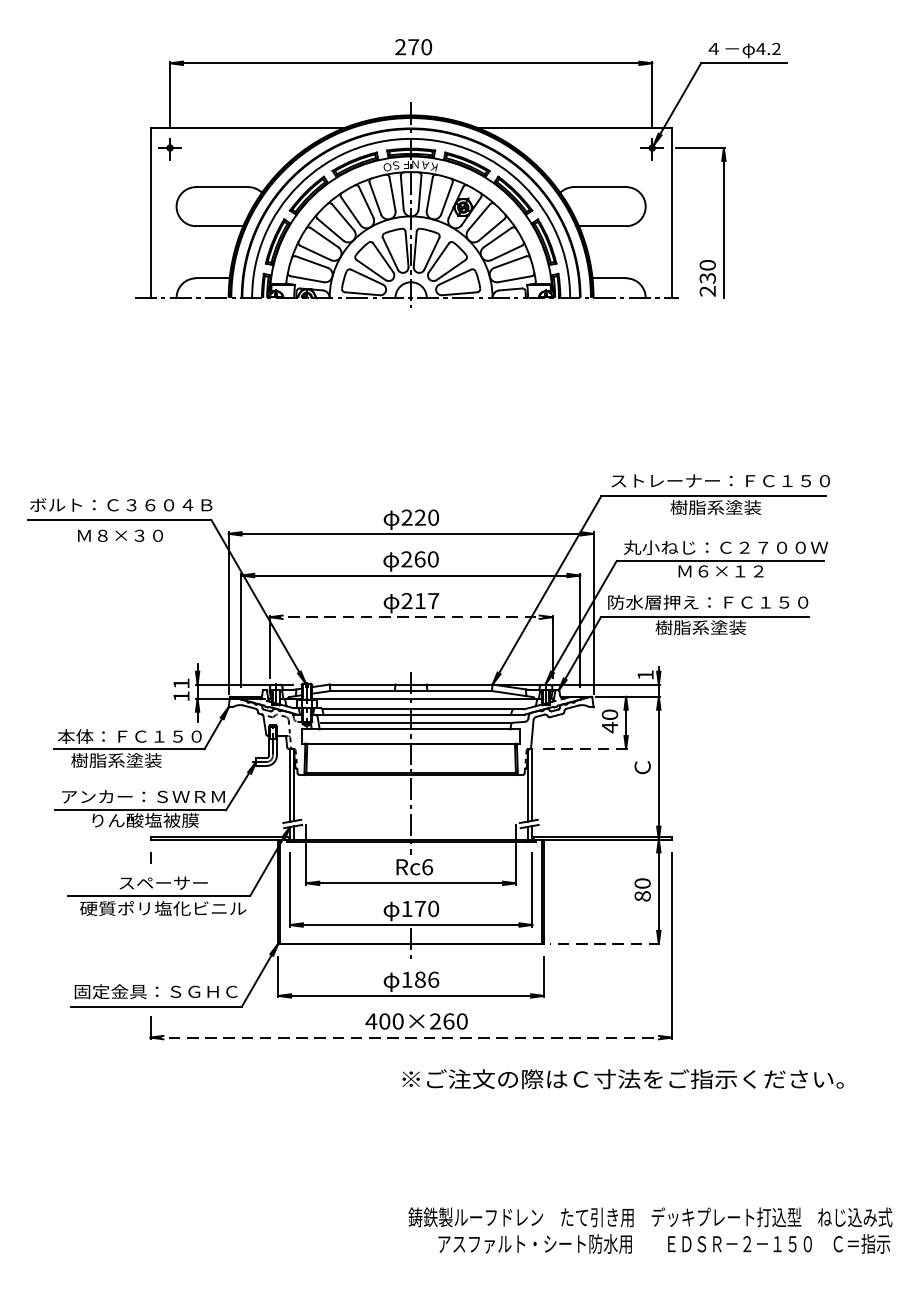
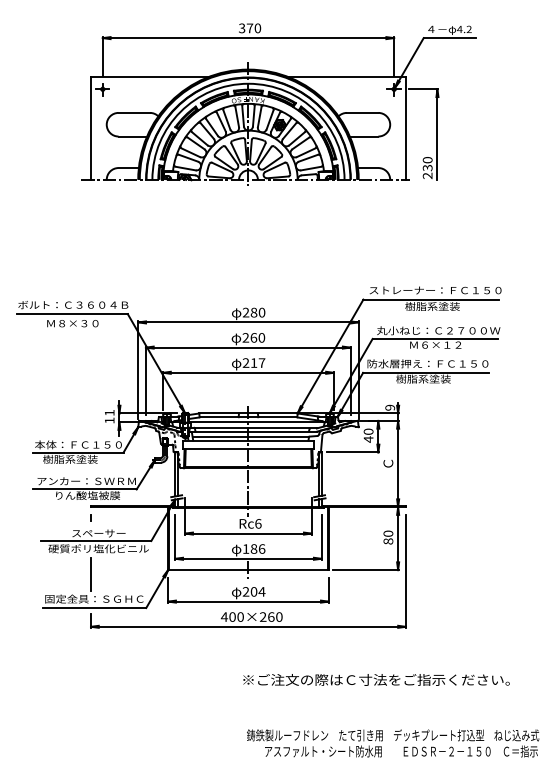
text: (401, 47) -> (242, 28), 270 -> 370
text: (419, 517) -> (253, 312), 220 -> 280
line: (411, 616) -> (248, 372), dashed -> solid
text: (646, 674) -> (390, 407), 1 -> 9
line: (583, 749) -> (352, 452), dashed -> solid
text: (426, 907) -> (257, 548), 170 -> 186
line: (604, 944) -> (365, 570), dashed -> solid
line: (151, 951) -> (91, 574), added
text: (419, 979) -> (253, 591), 186 -> 204
line: (411, 1037) -> (248, 626), dashed -> solid
text: (623, 1078) -> (376, 679), moved

